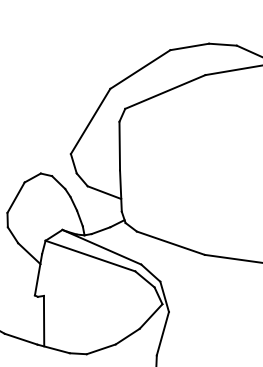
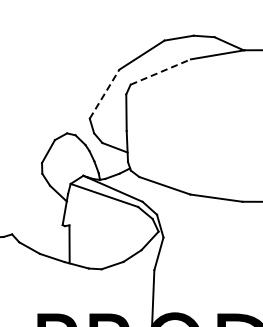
line: (164, 92) -> (160, 72), solid -> dashed
line: (90, 121) -> (104, 94), solid -> dashed

